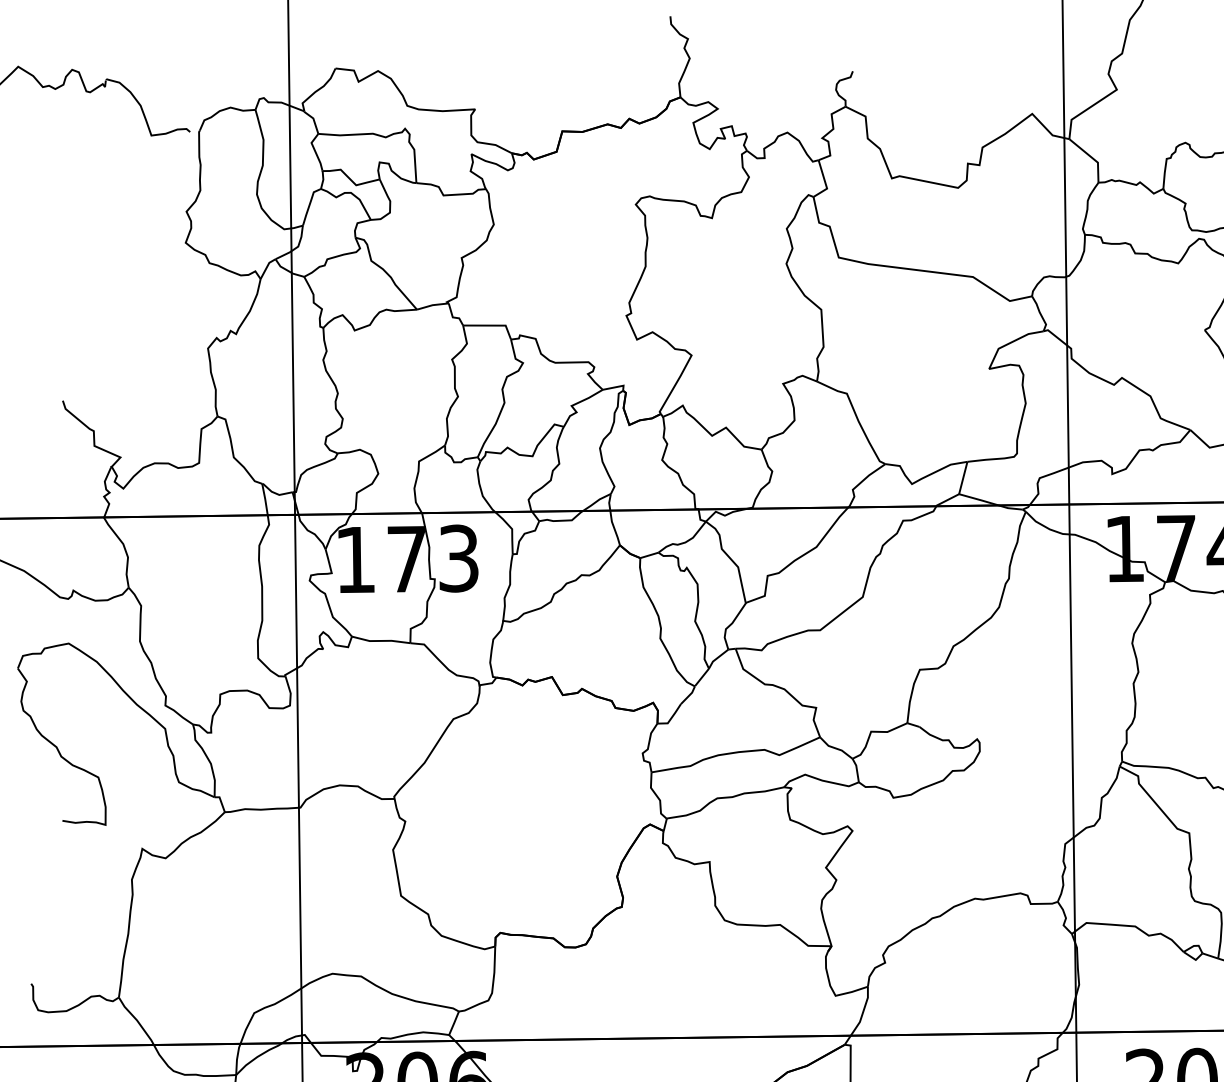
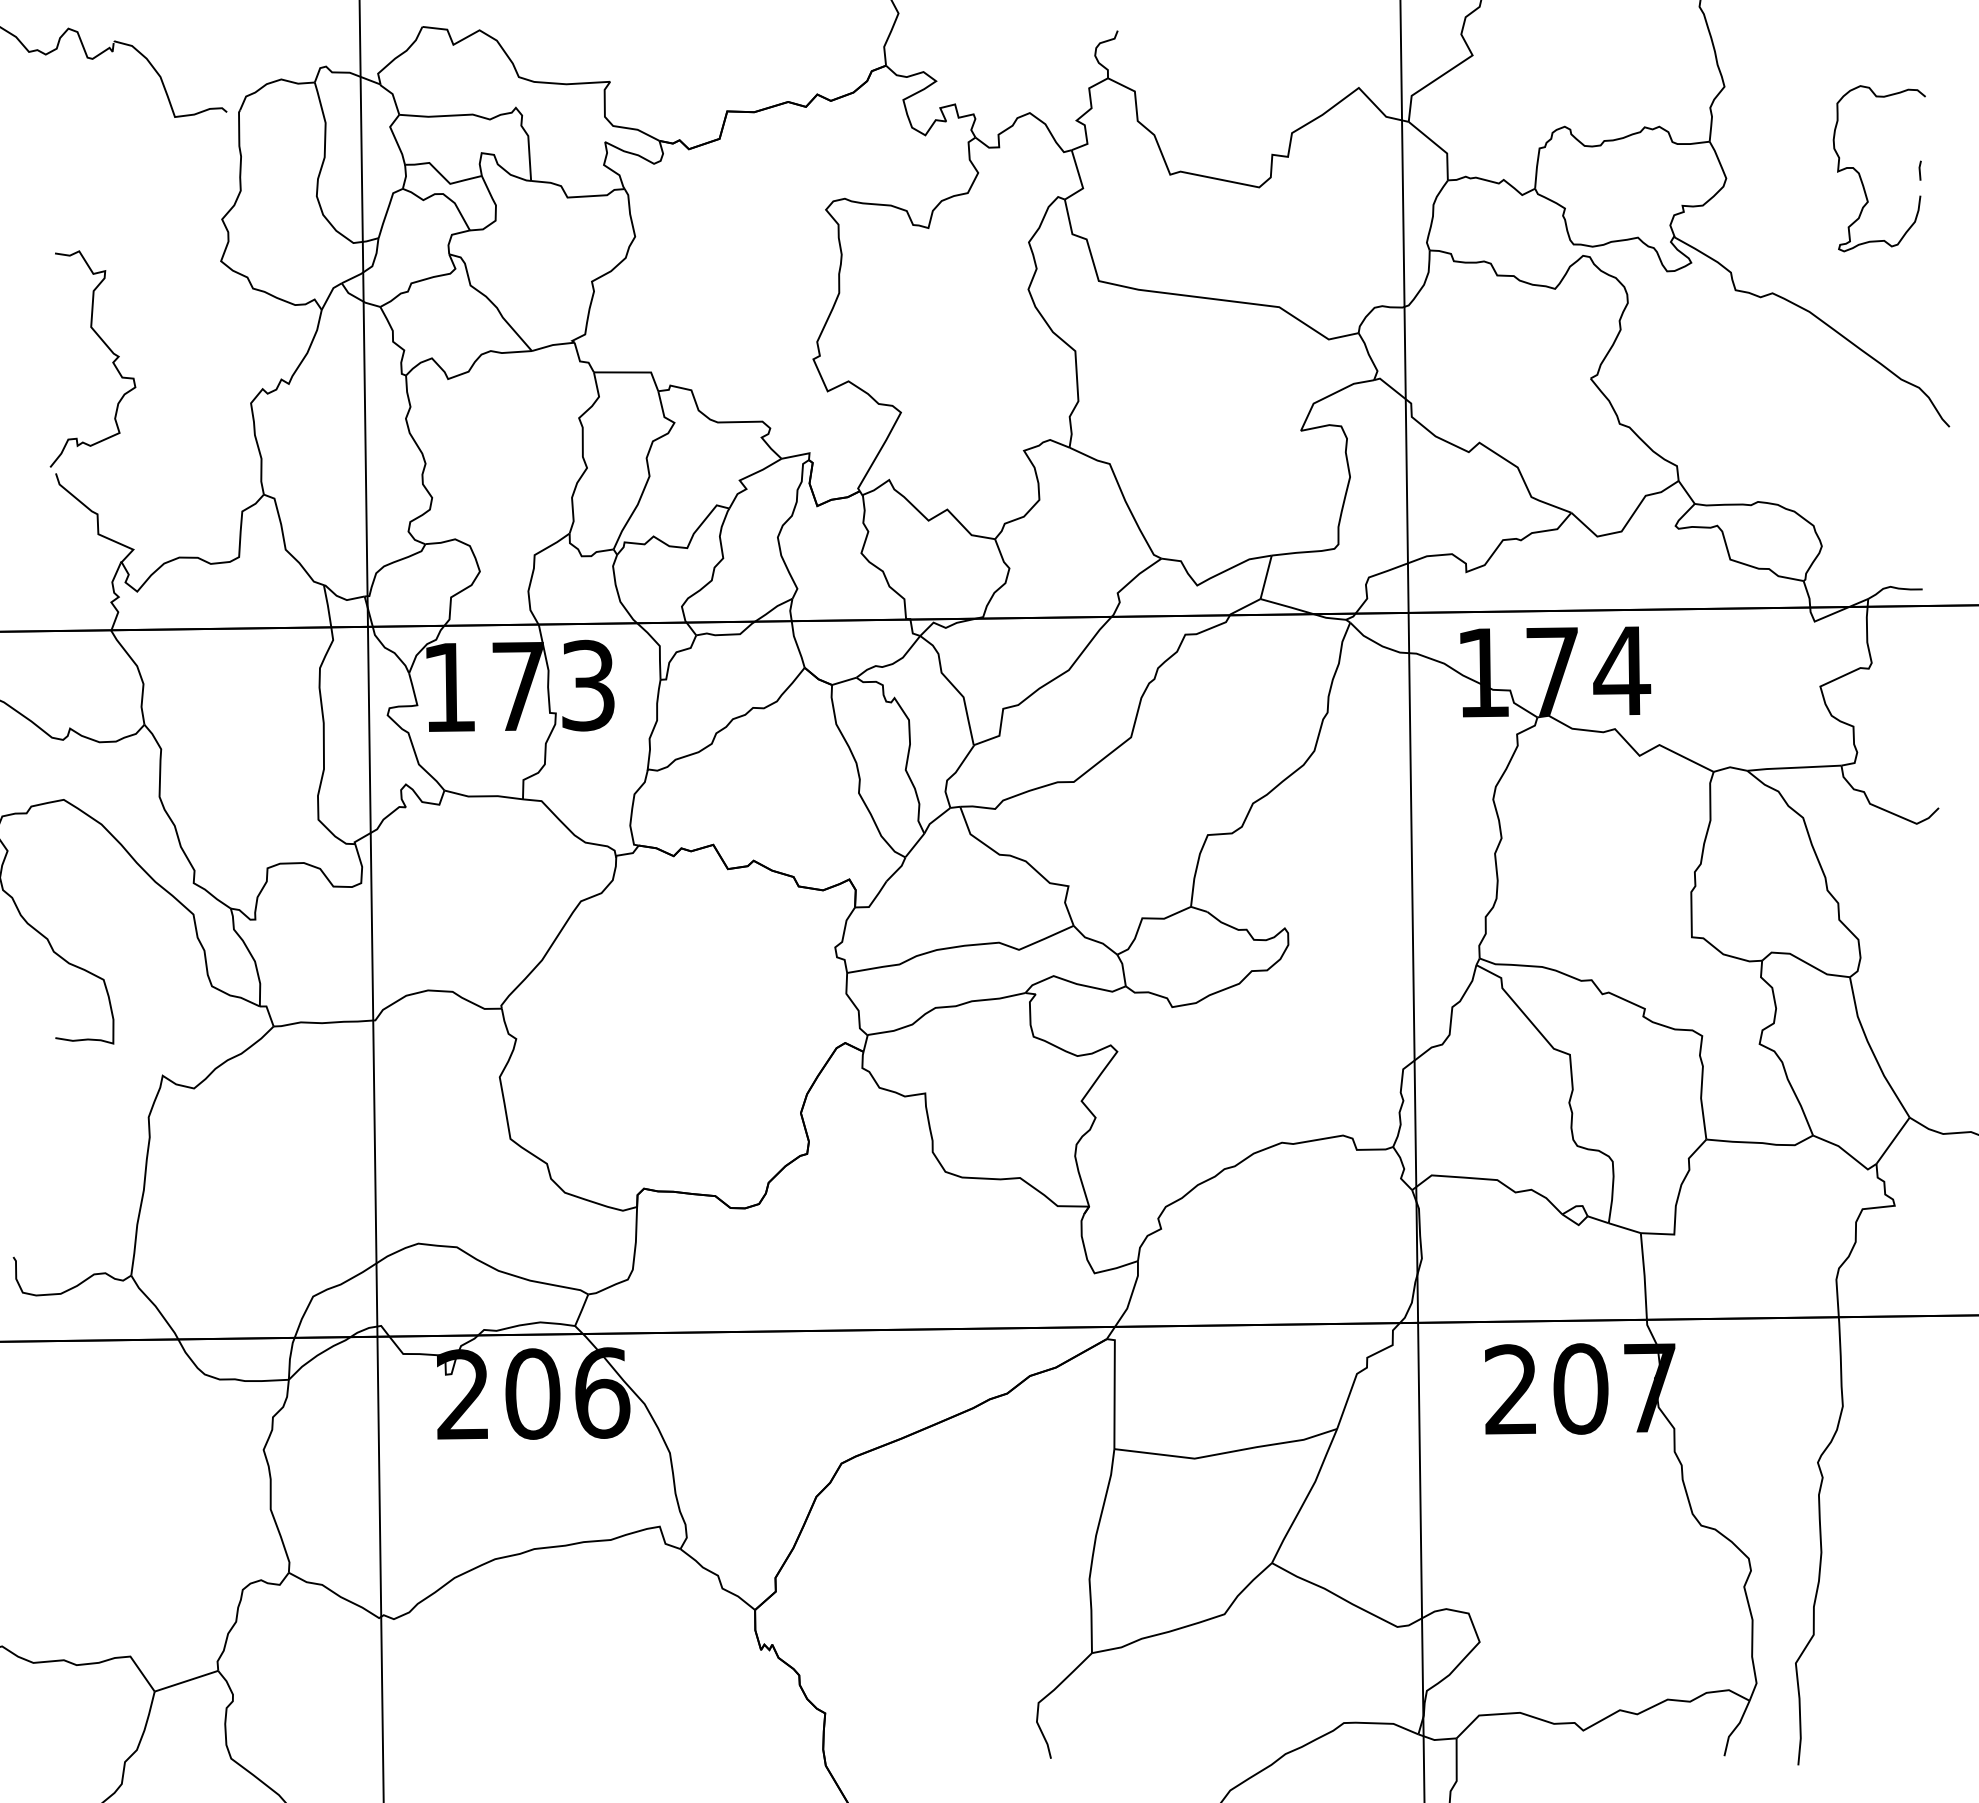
curve: (101, 308) -> (108, 349), added

